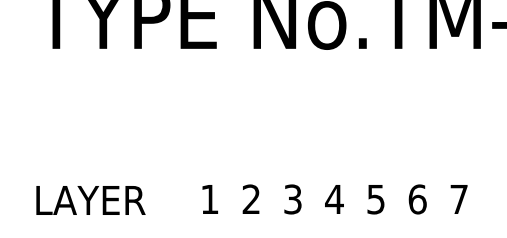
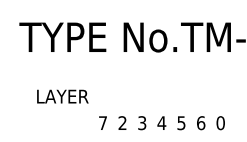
text: (208, 198) -> (102, 122), 1 -> 7
text: (90, 200) -> (62, 96), moved
text: (458, 200) -> (220, 123), 7 -> 0

